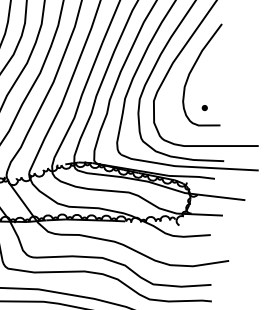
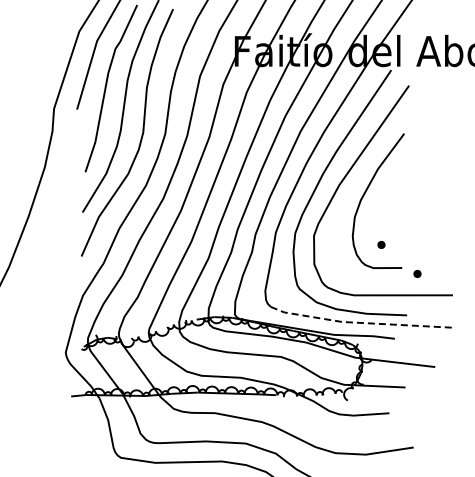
part: (231, 129) -> (417, 273), added
line: (188, 166) -> (359, 322), solid -> dashed

